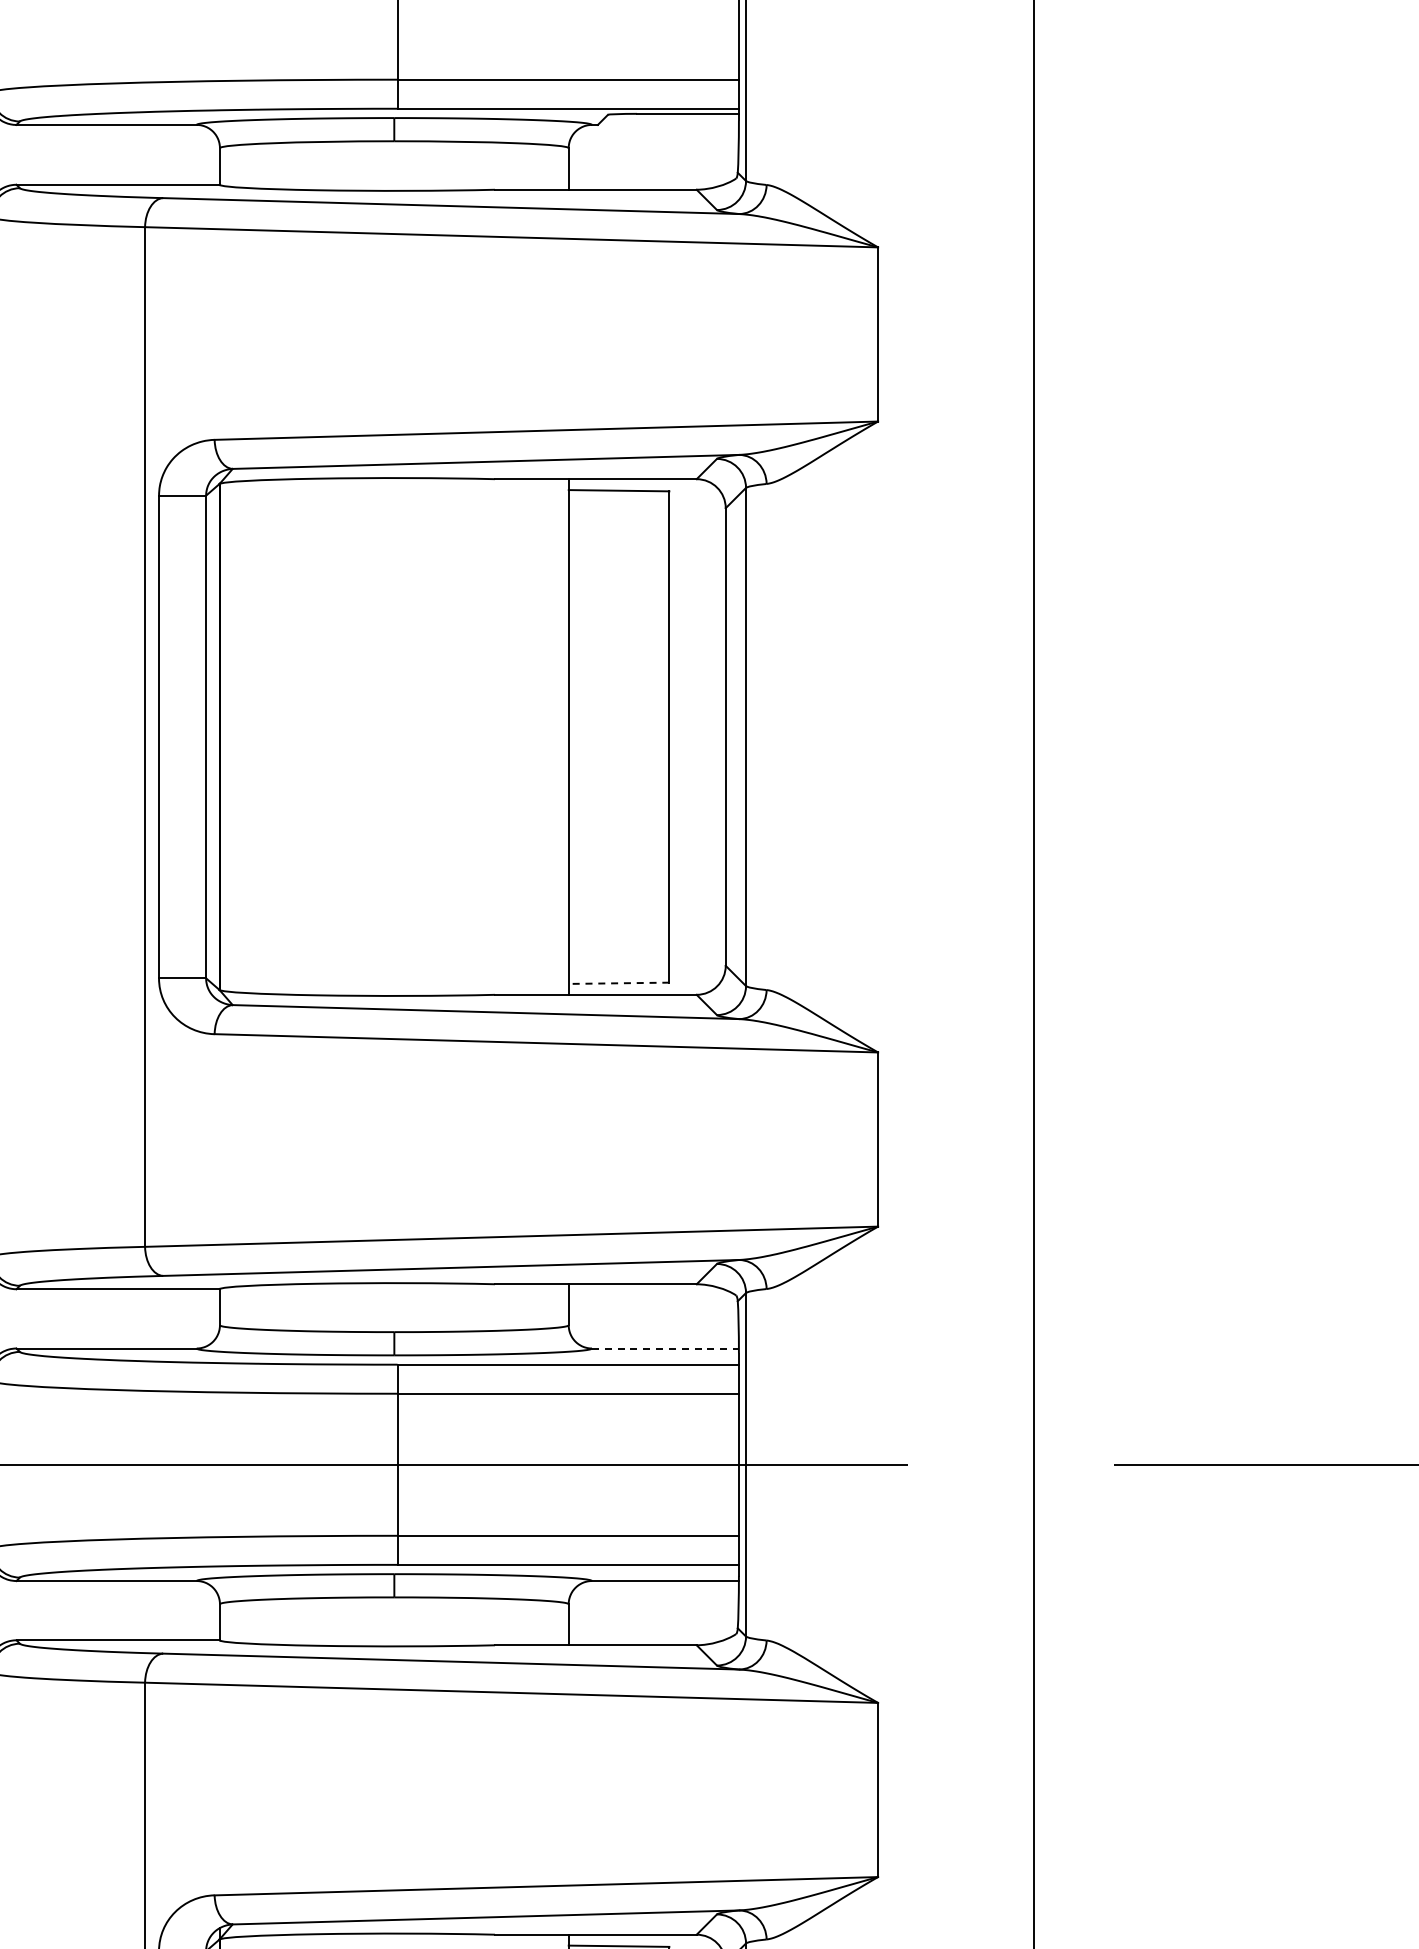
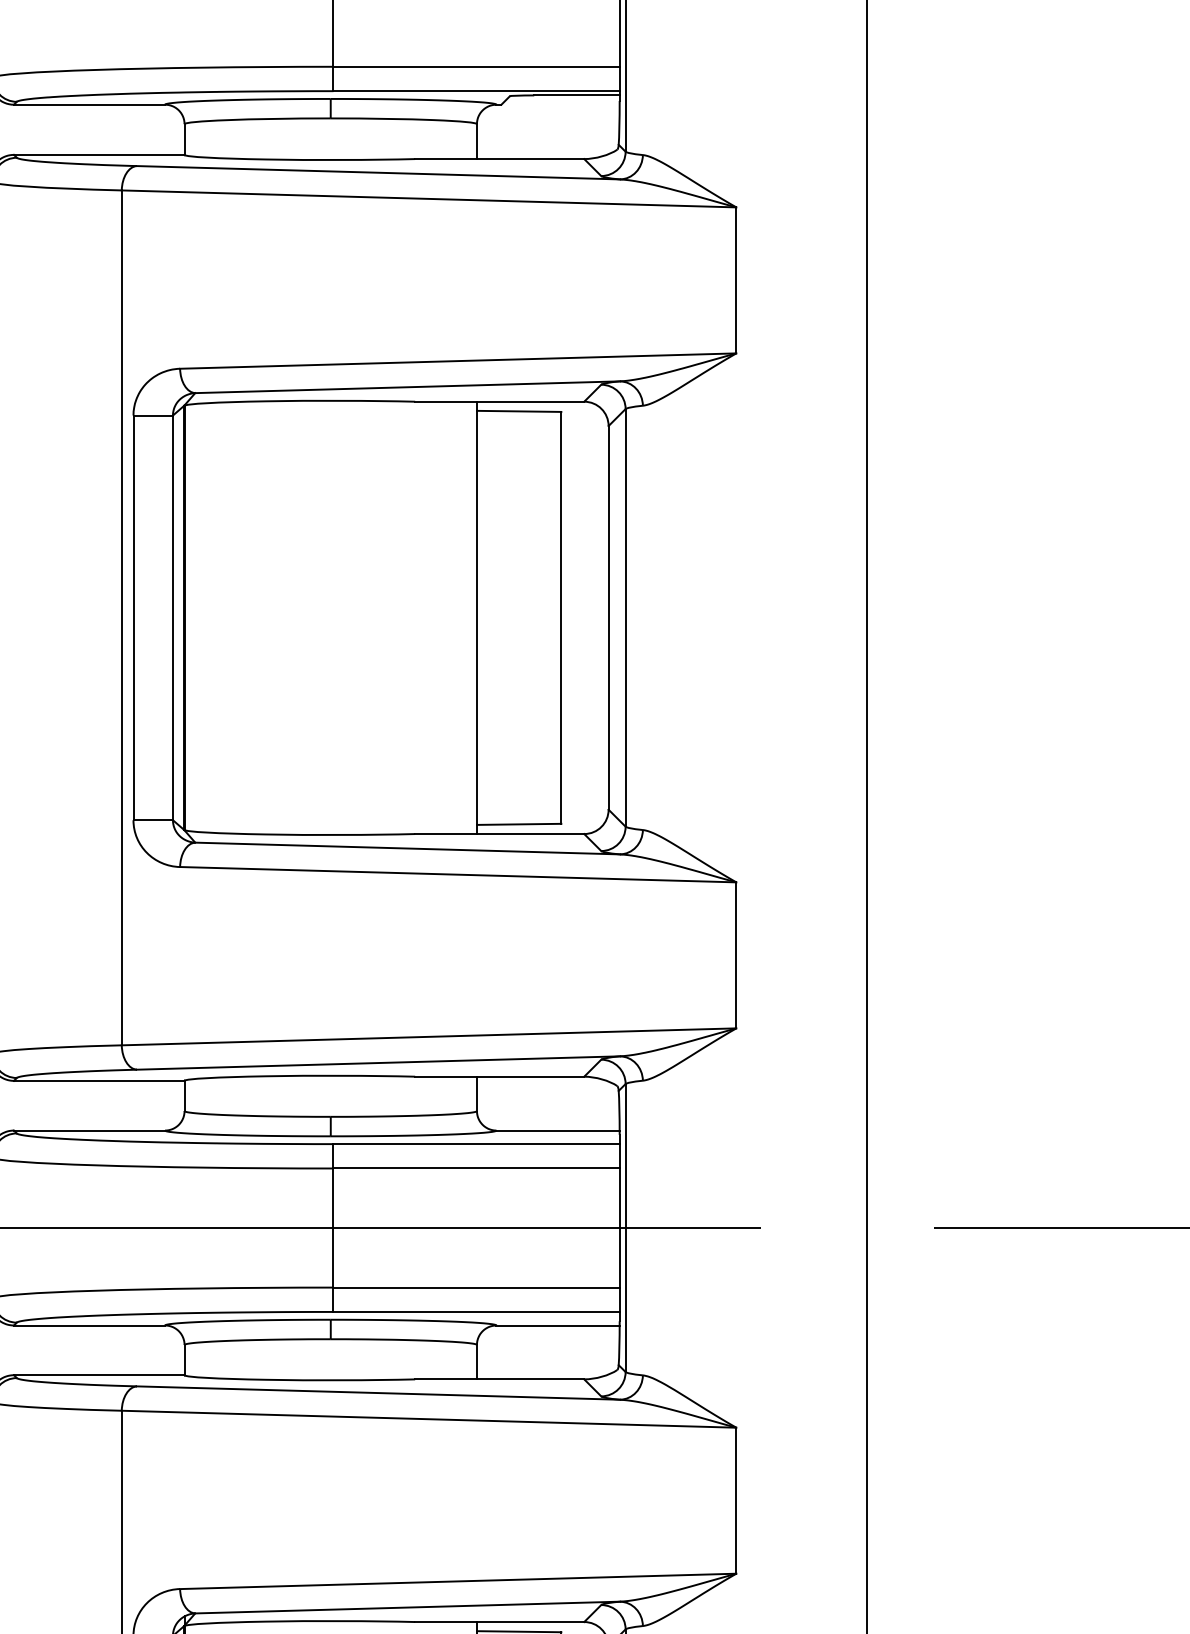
line: (618, 983) -> (518, 824), dashed -> solid
line: (665, 1348) -> (558, 1130), dashed -> solid

